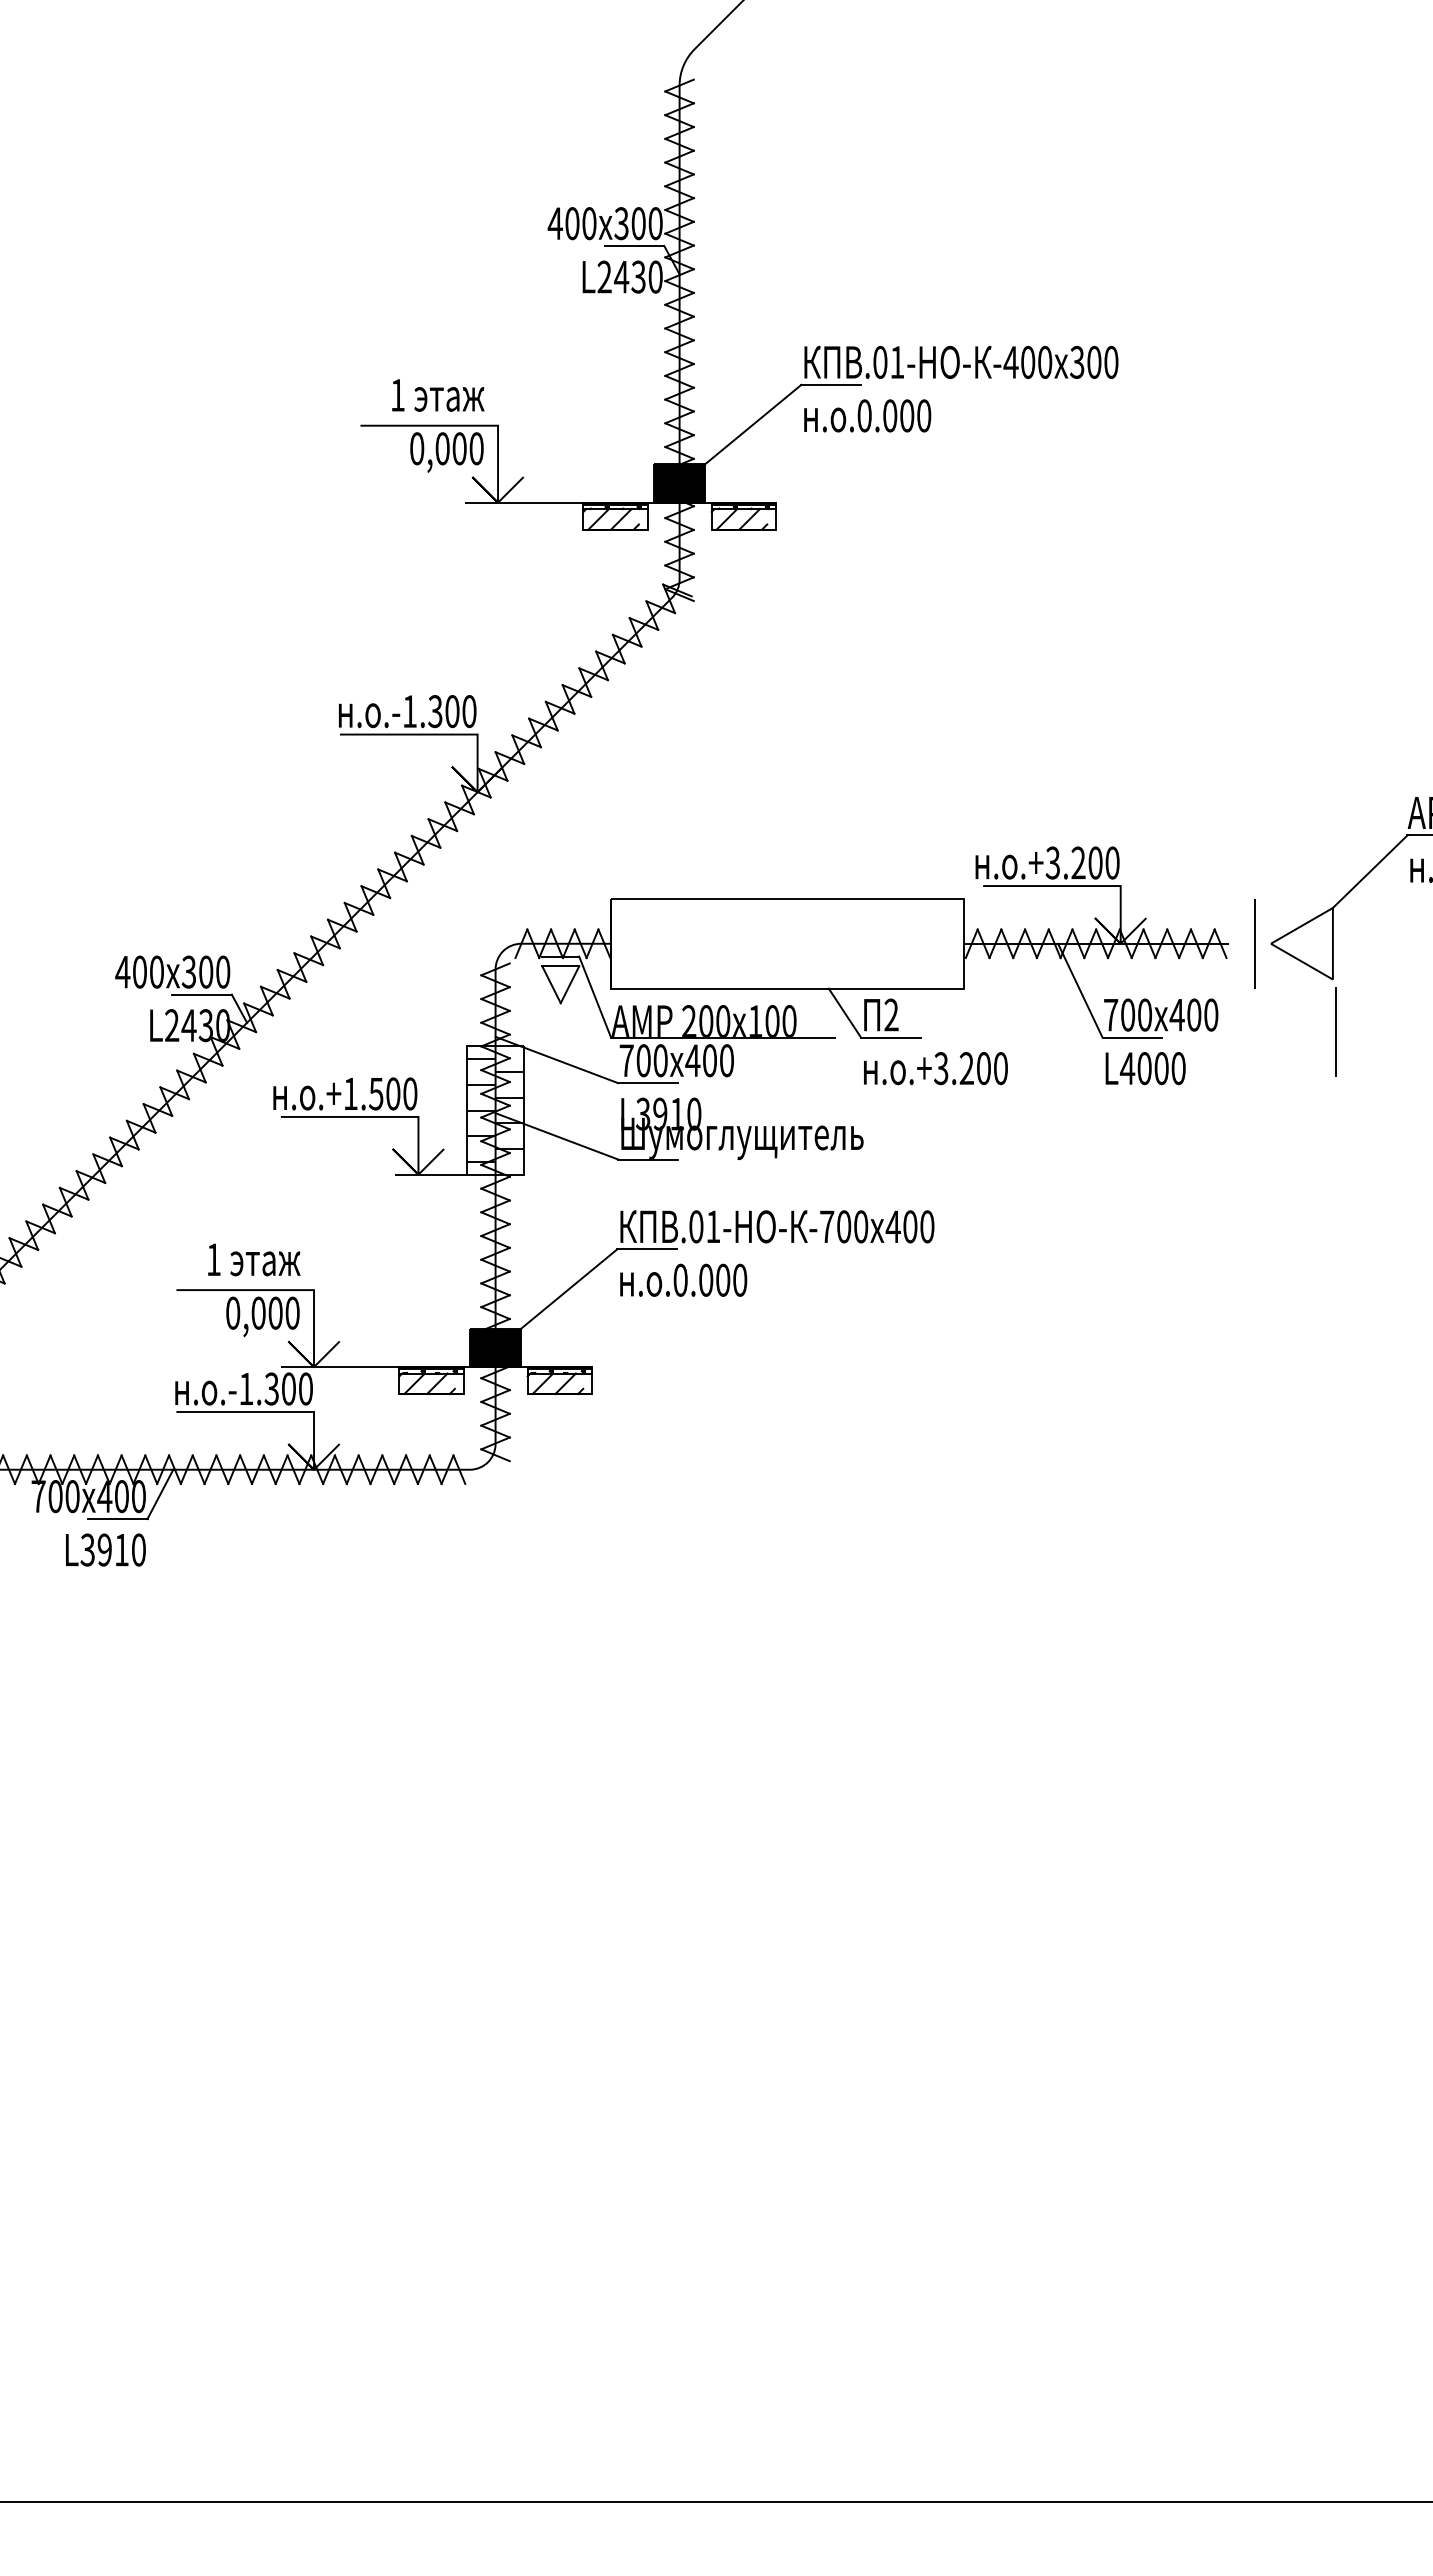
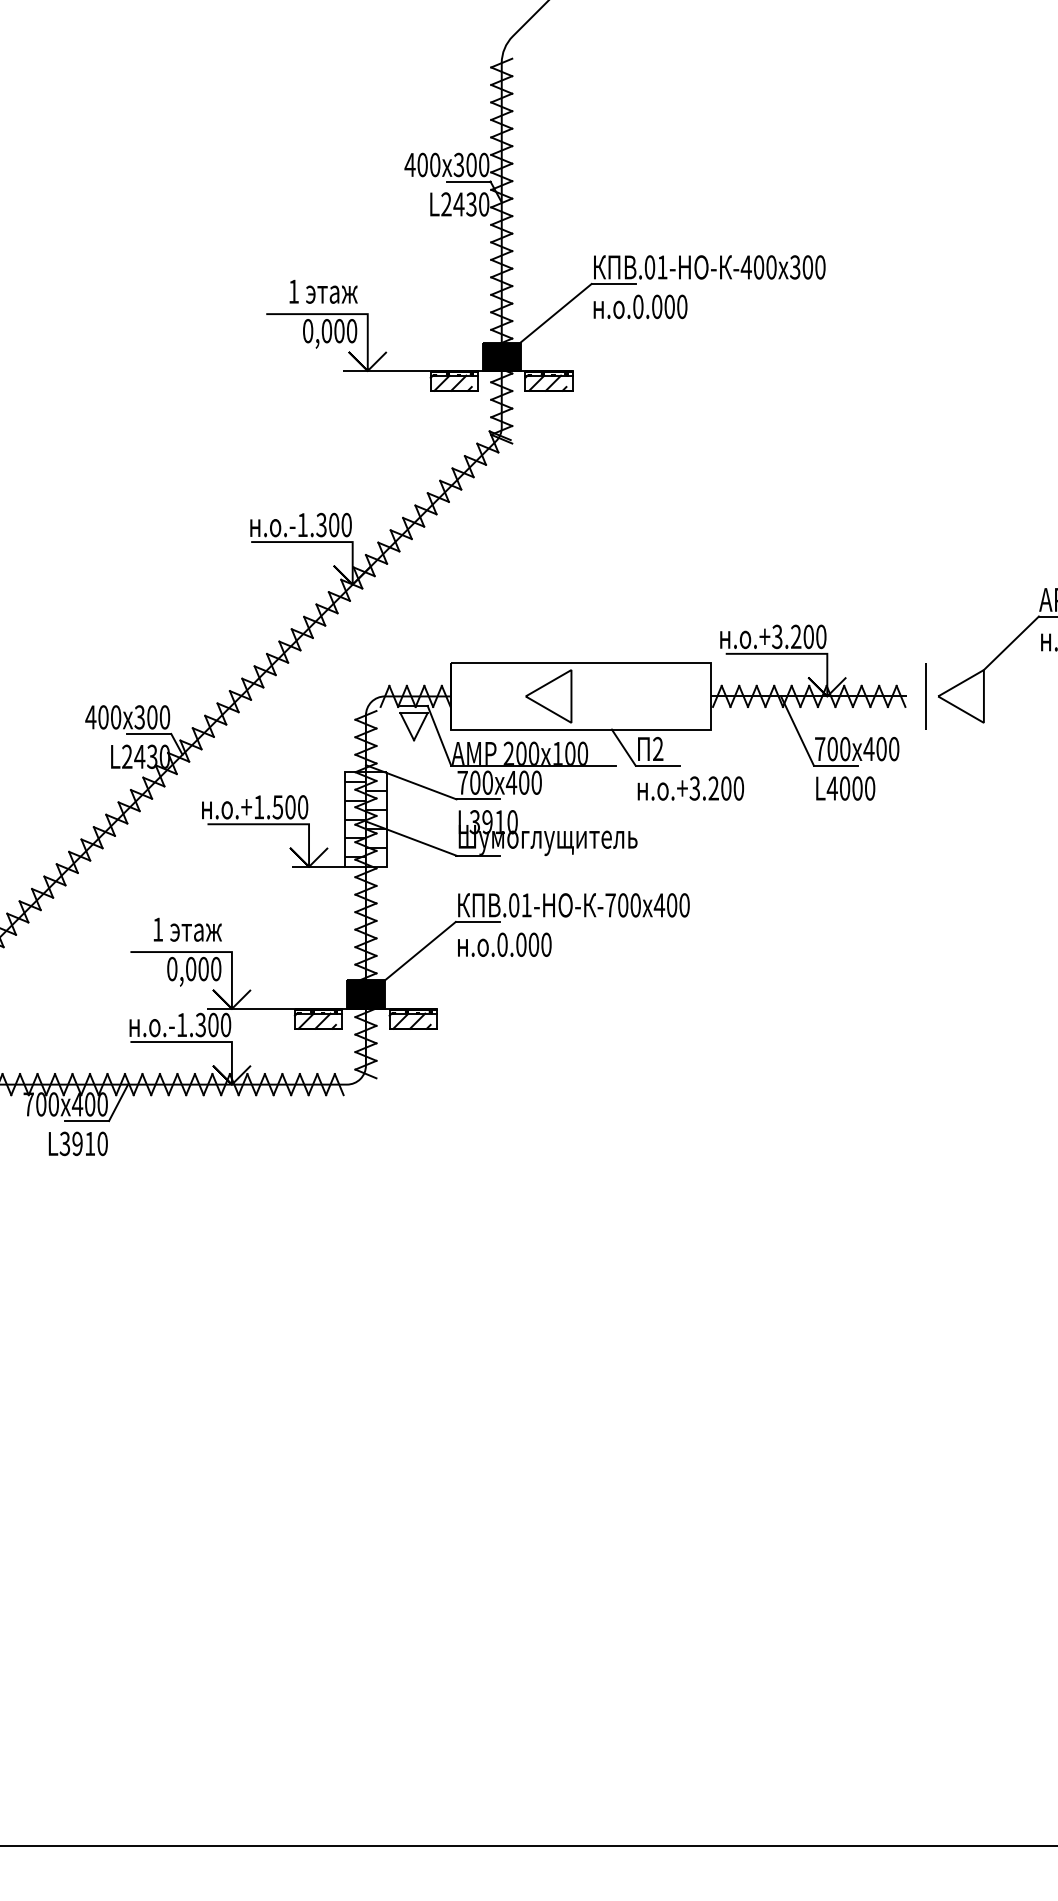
part: (742, 943) -> (548, 696), added
line: (1335, 1031) -> (985, 761), removed

